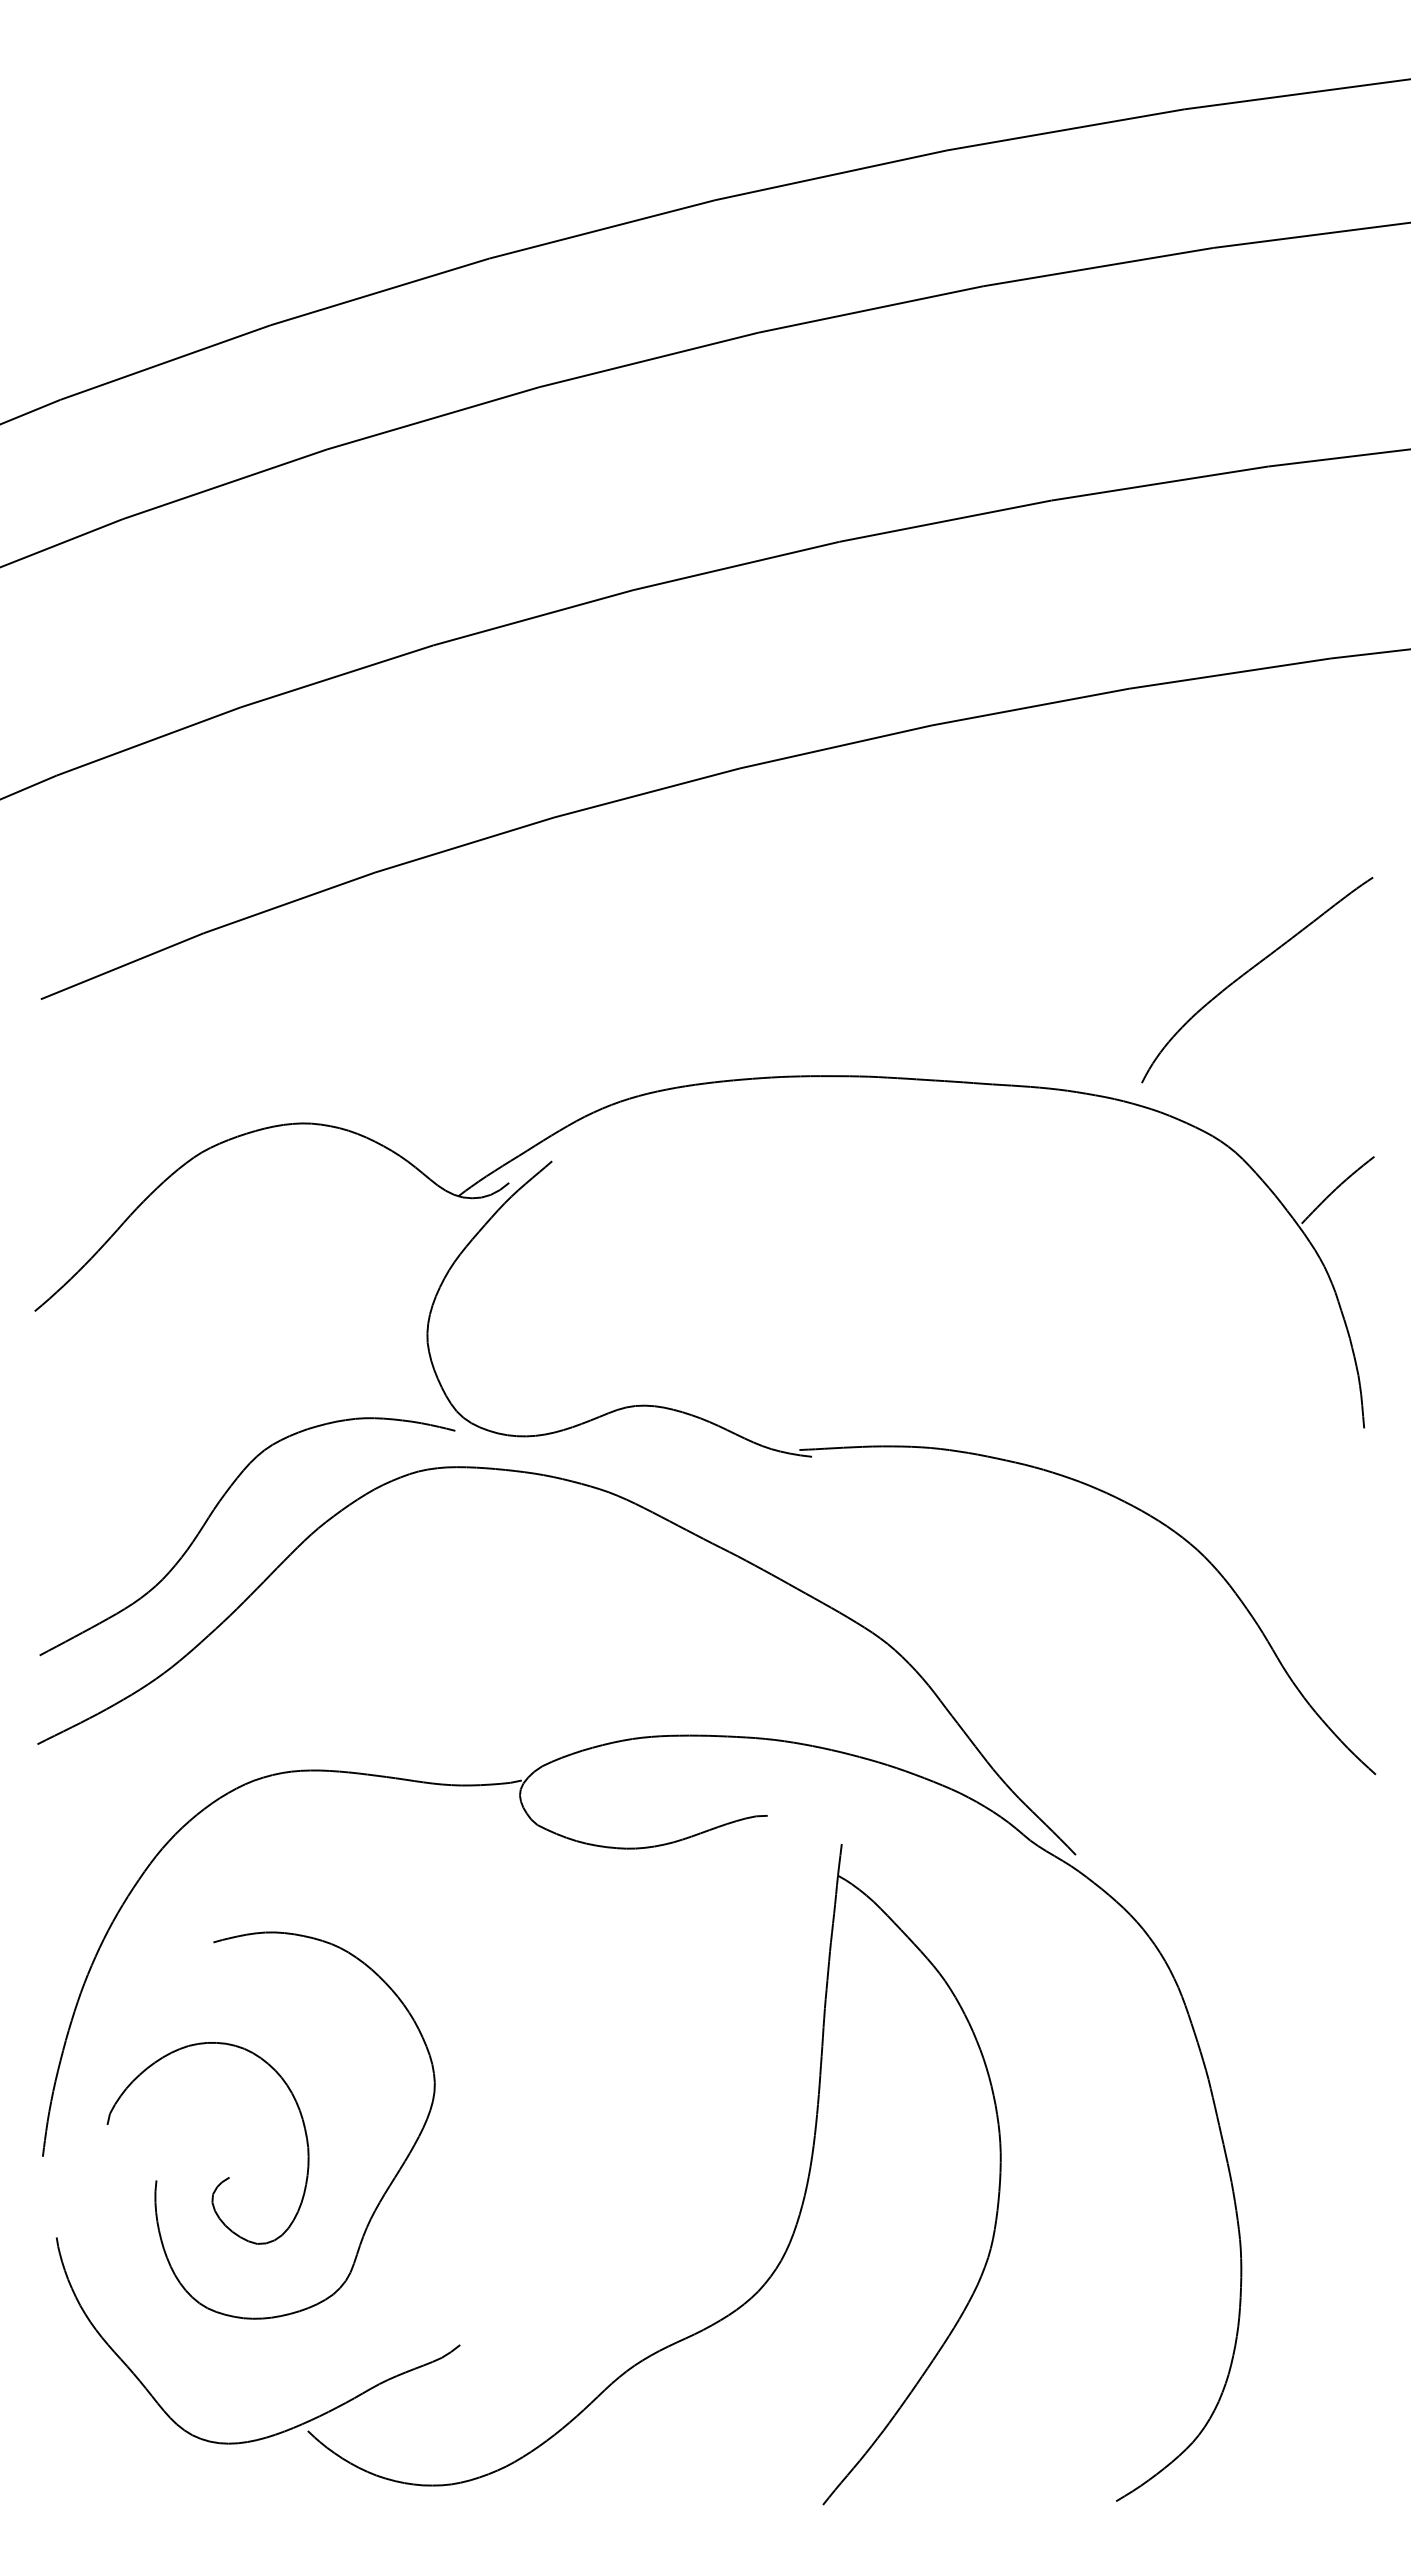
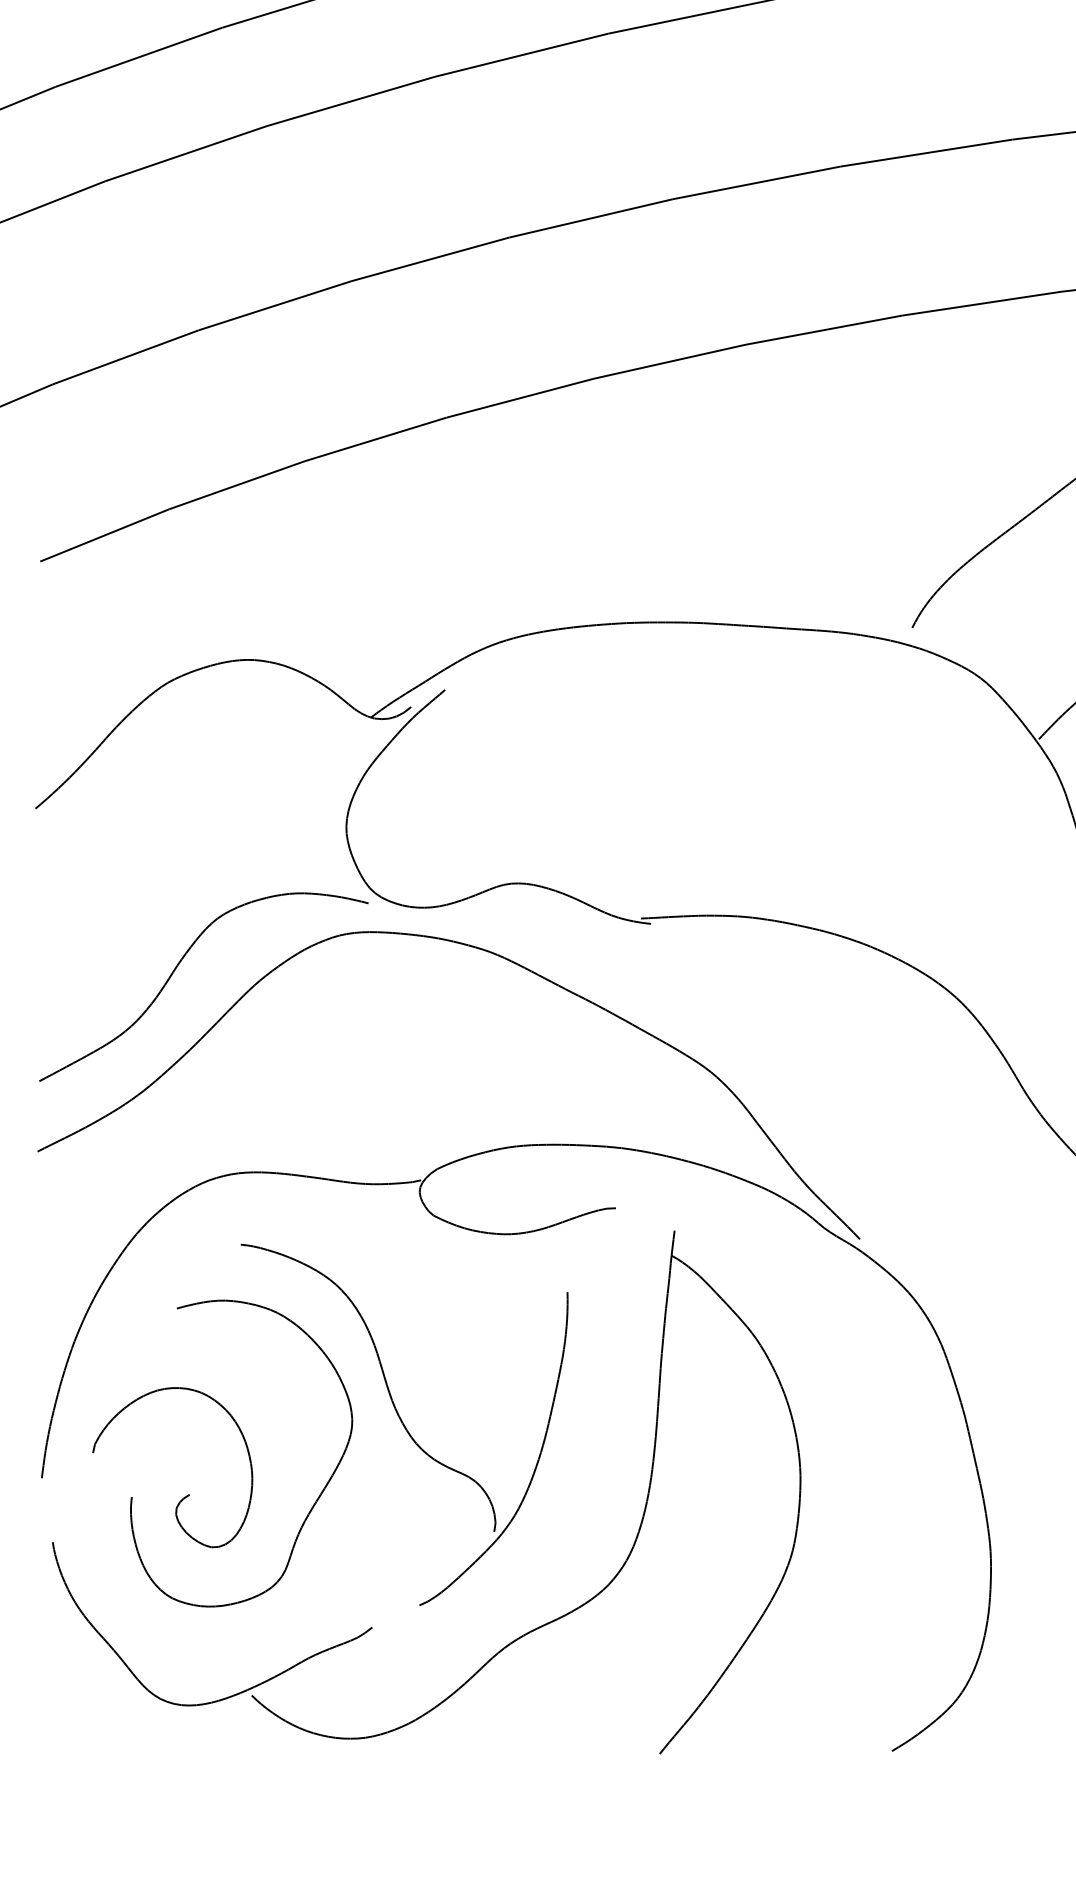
part: (500, 2089) -> (404, 1425), added

